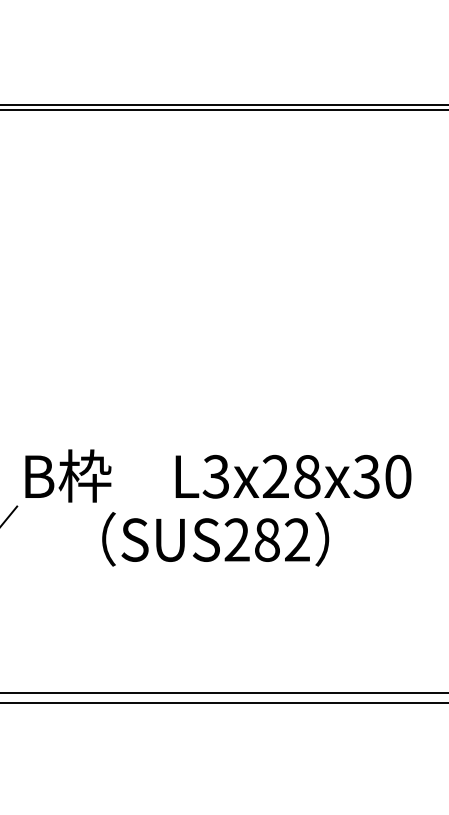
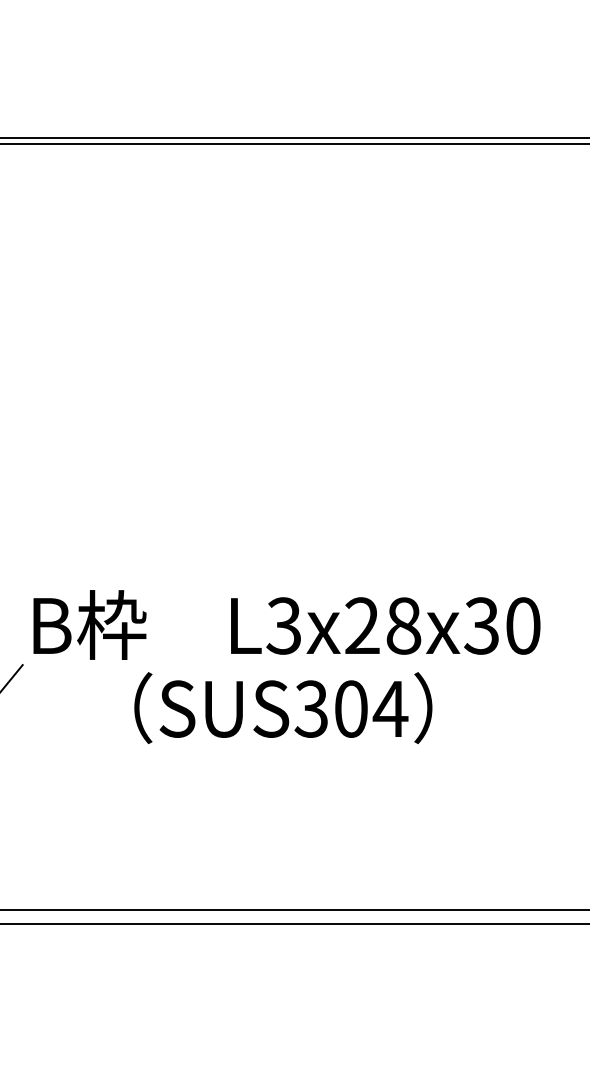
text: (267, 539) -> (351, 708), SUS282 -> SUS304

